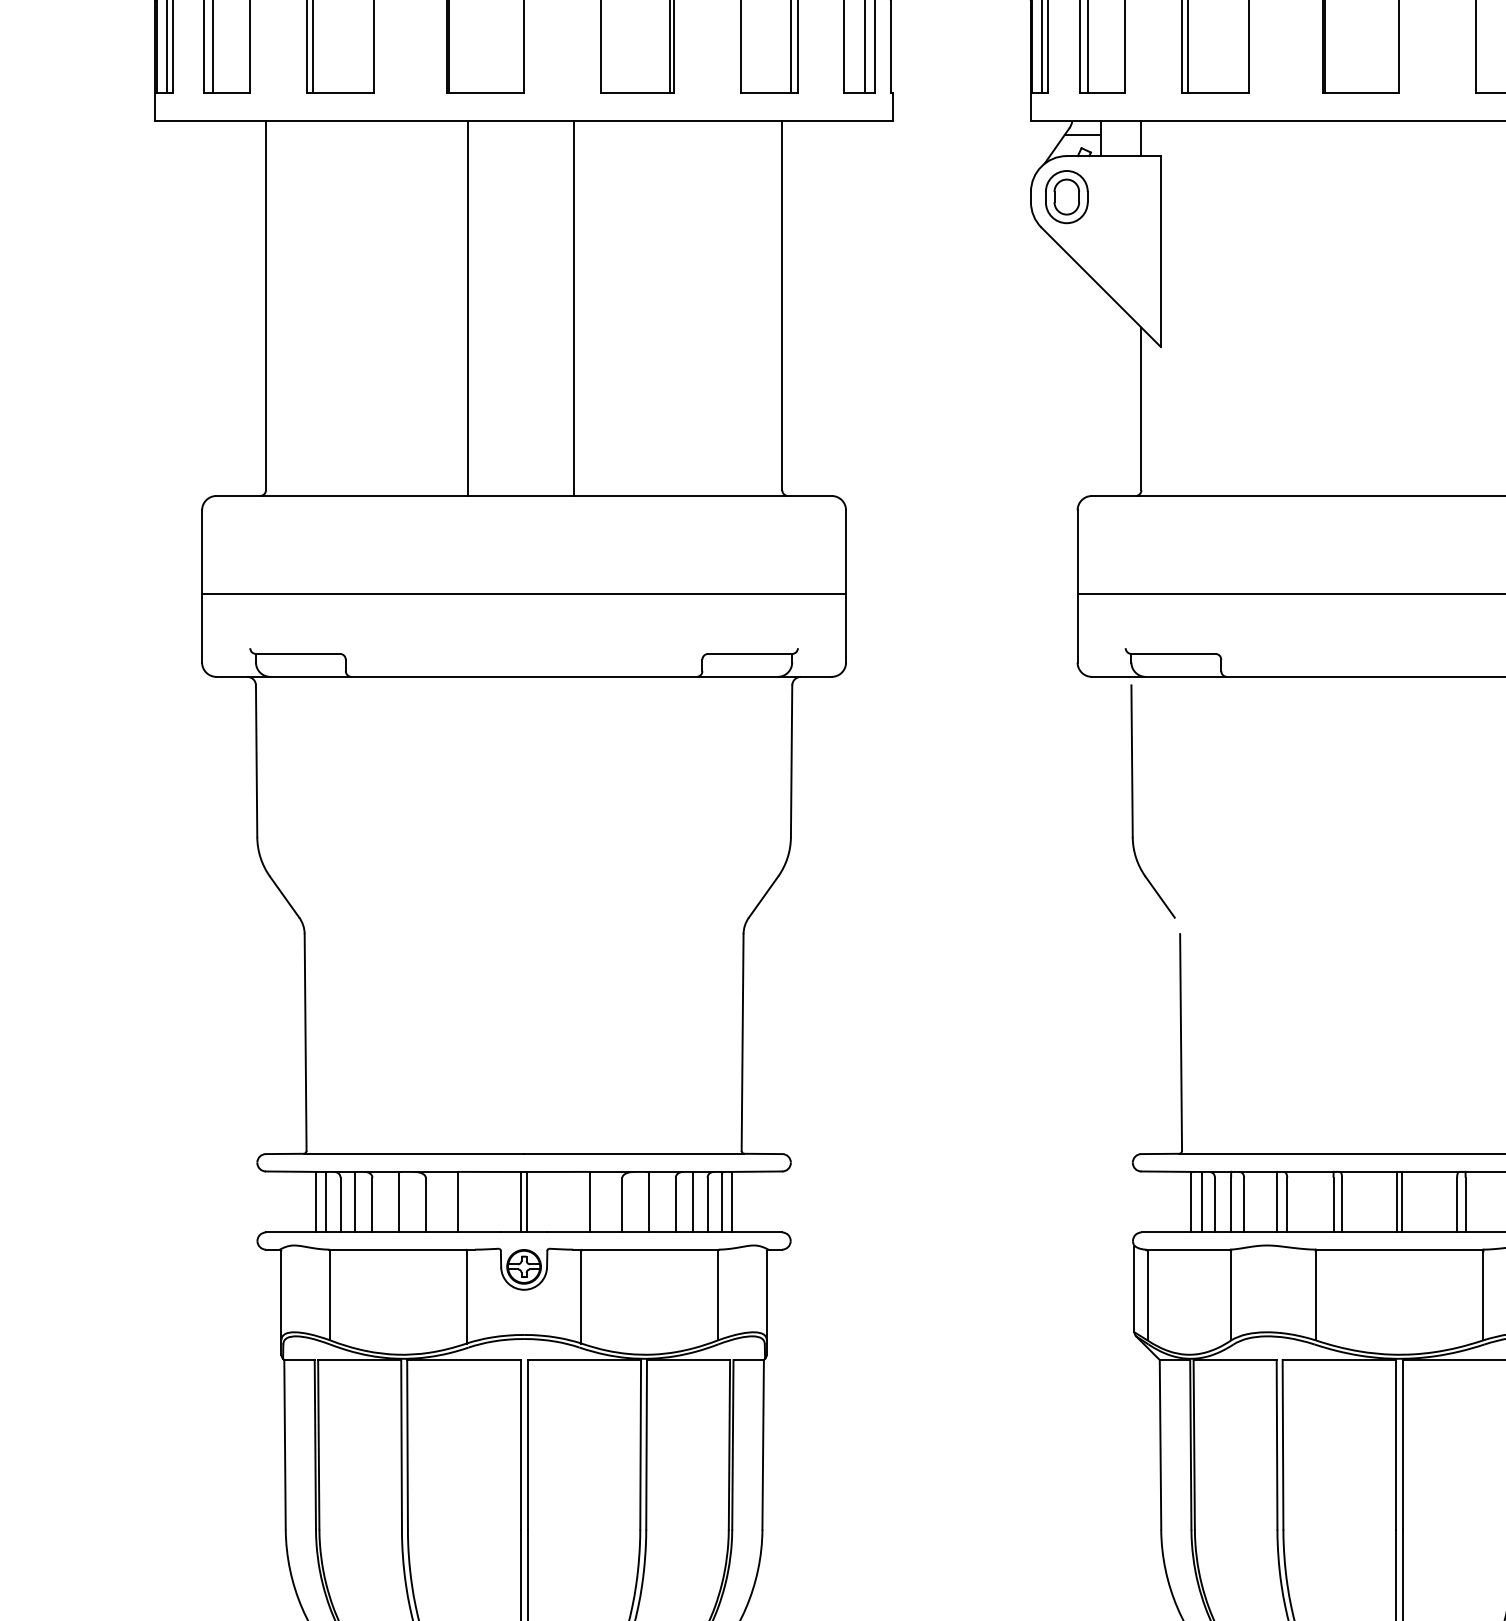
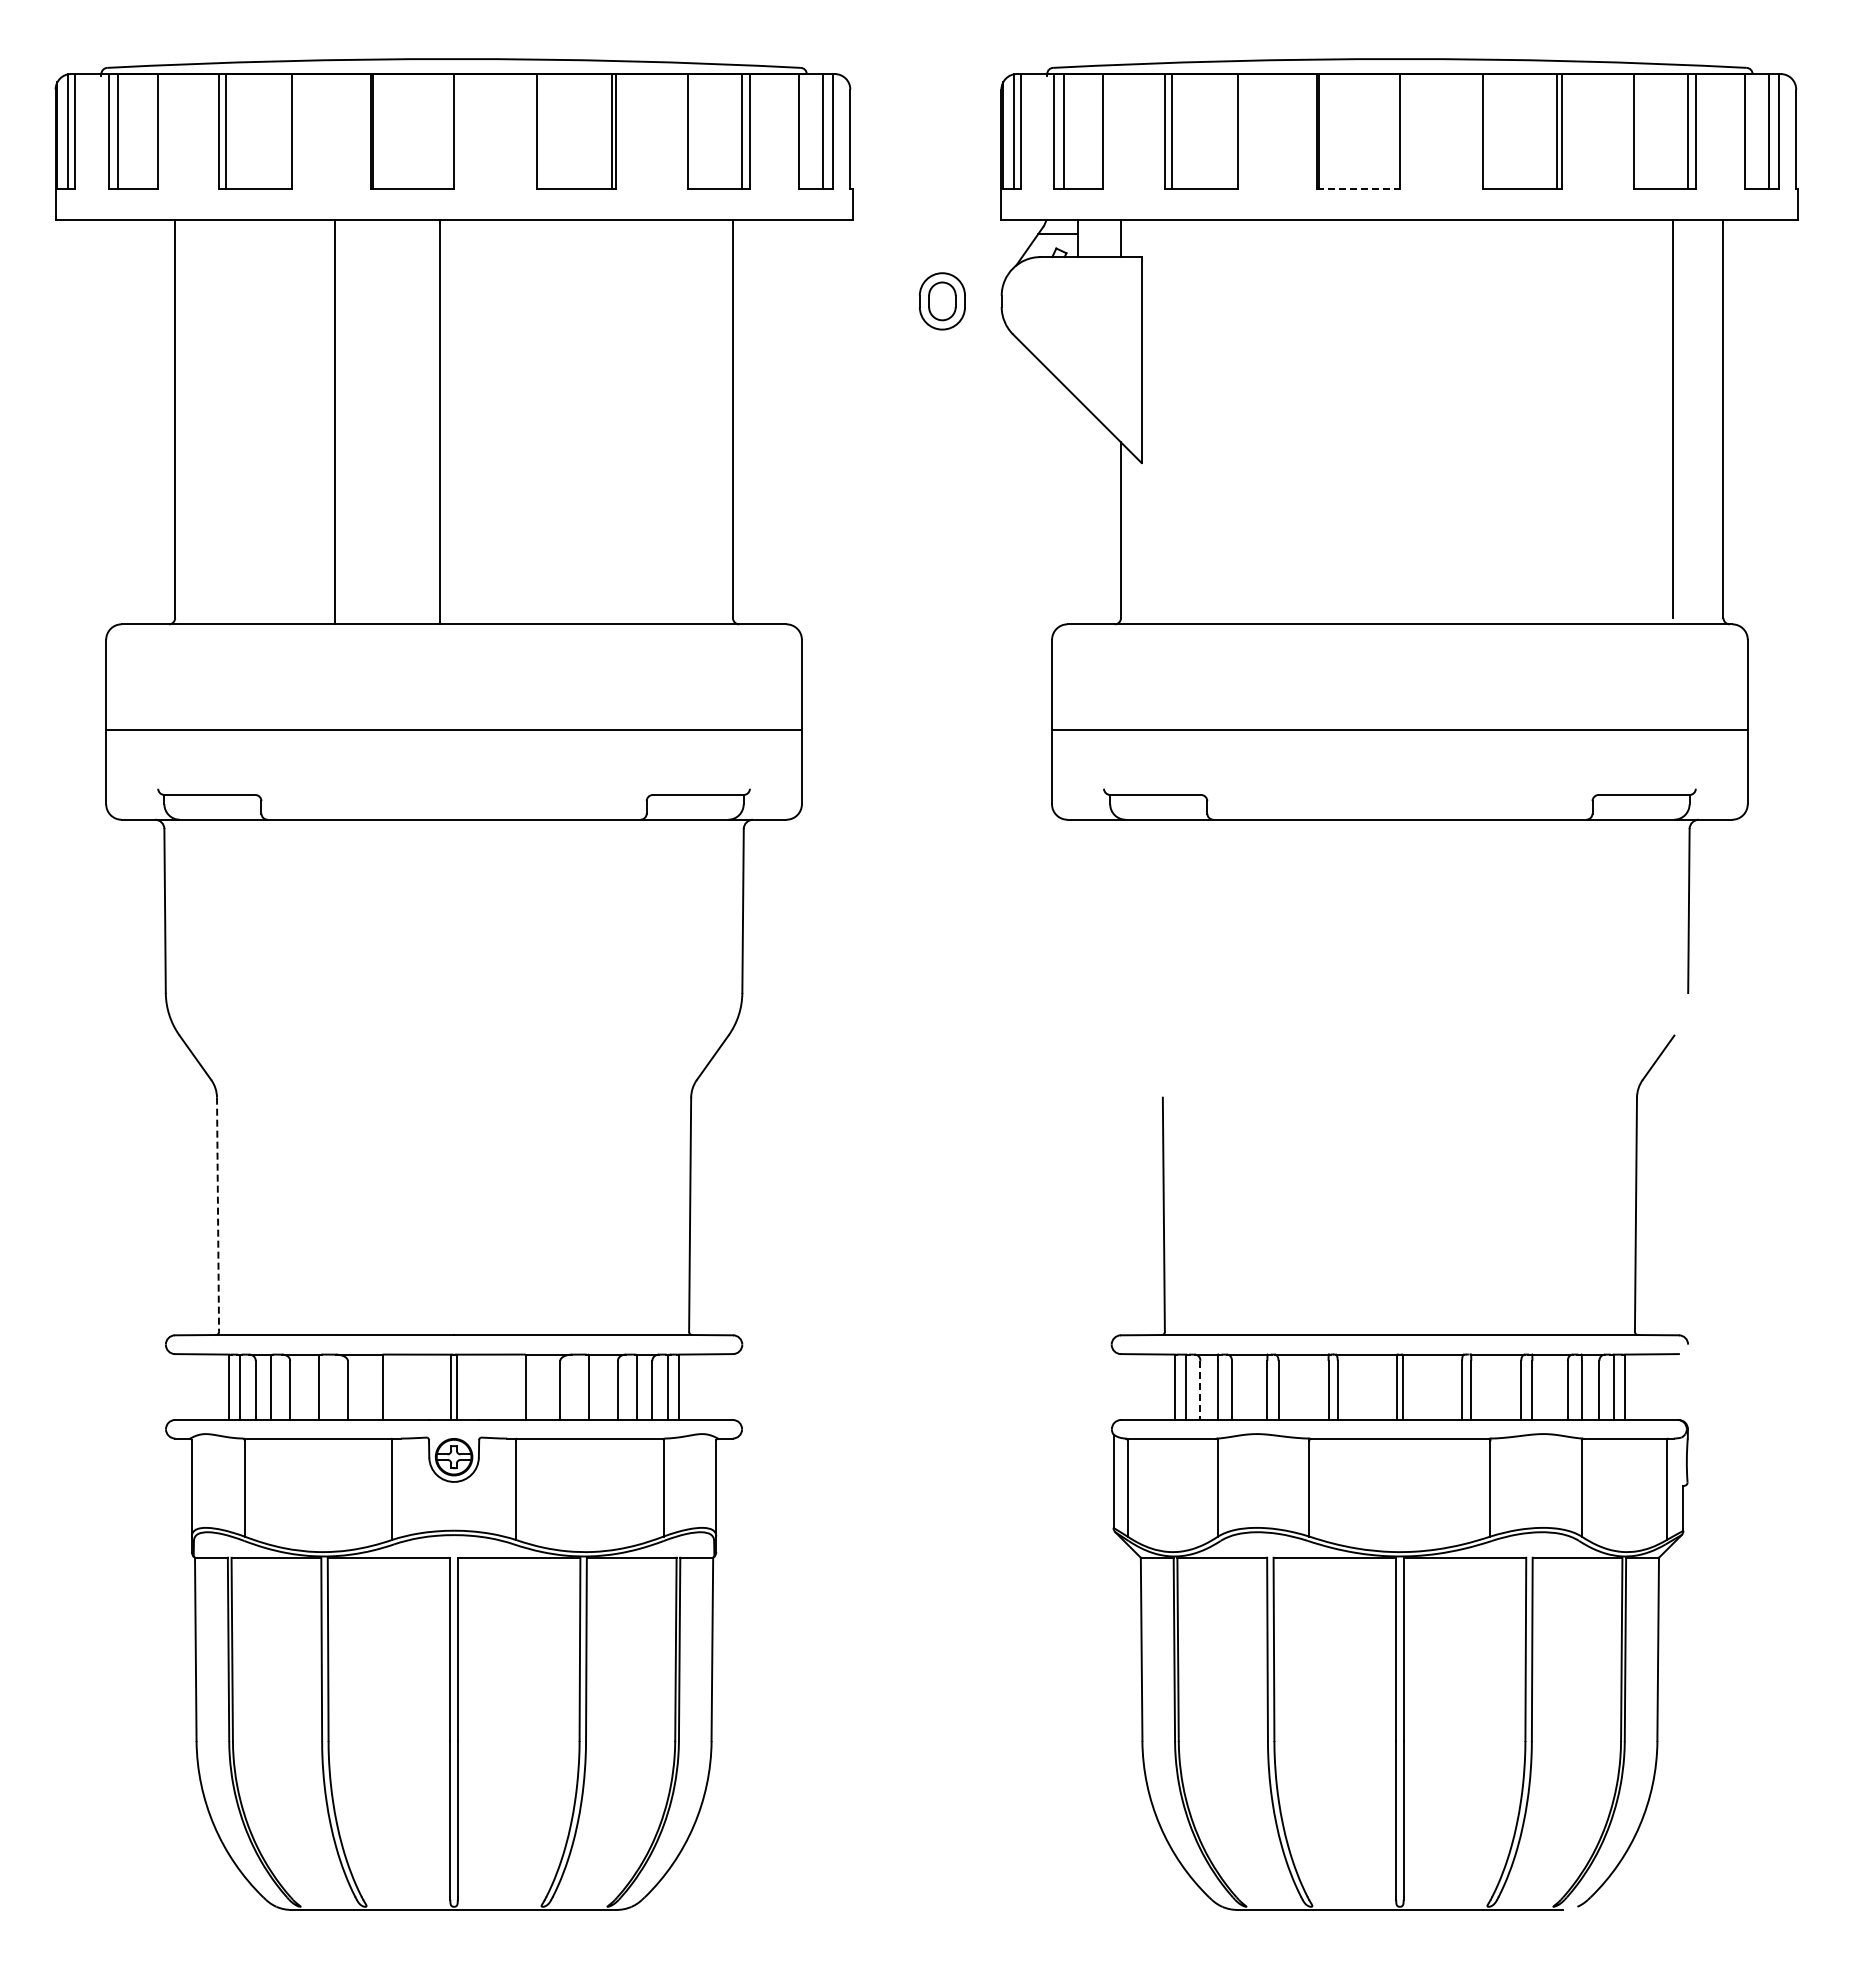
line: (1361, 92) -> (1358, 188), solid -> dashed
part: (1065, 197) -> (941, 301), moved
line: (468, 308) -> (334, 421), moved
line: (574, 308) -> (440, 421), moved
part: (1133, 801) -> (1112, 954), removed
line: (306, 1043) -> (218, 1215), solid -> dashed
line: (1214, 1205) -> (1200, 1390), solid -> dashed

